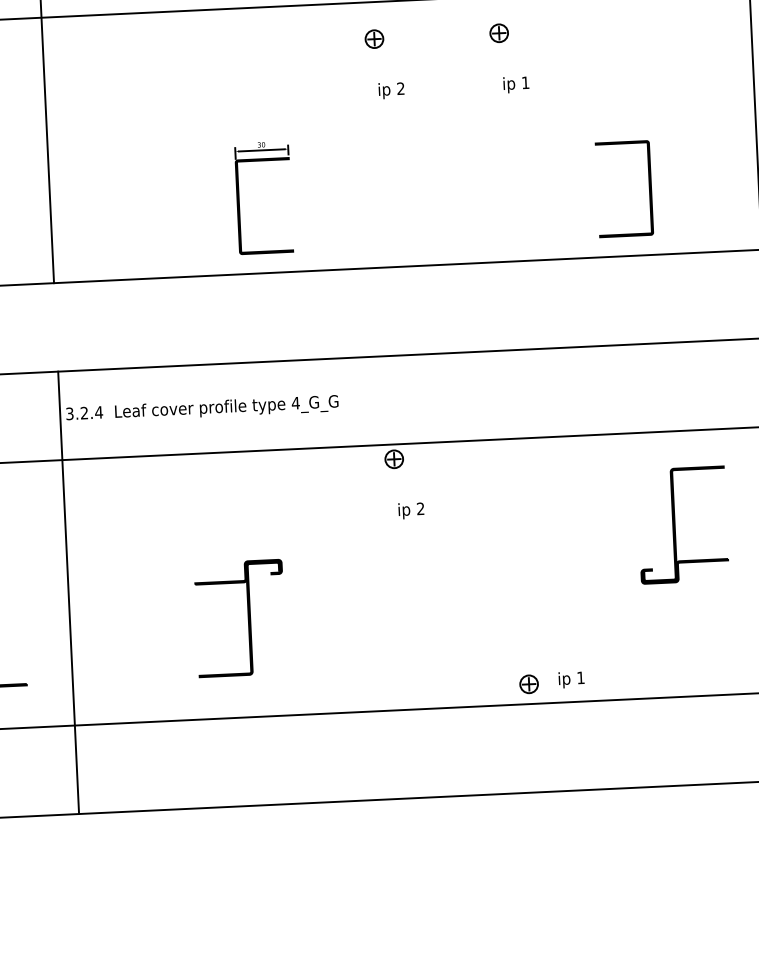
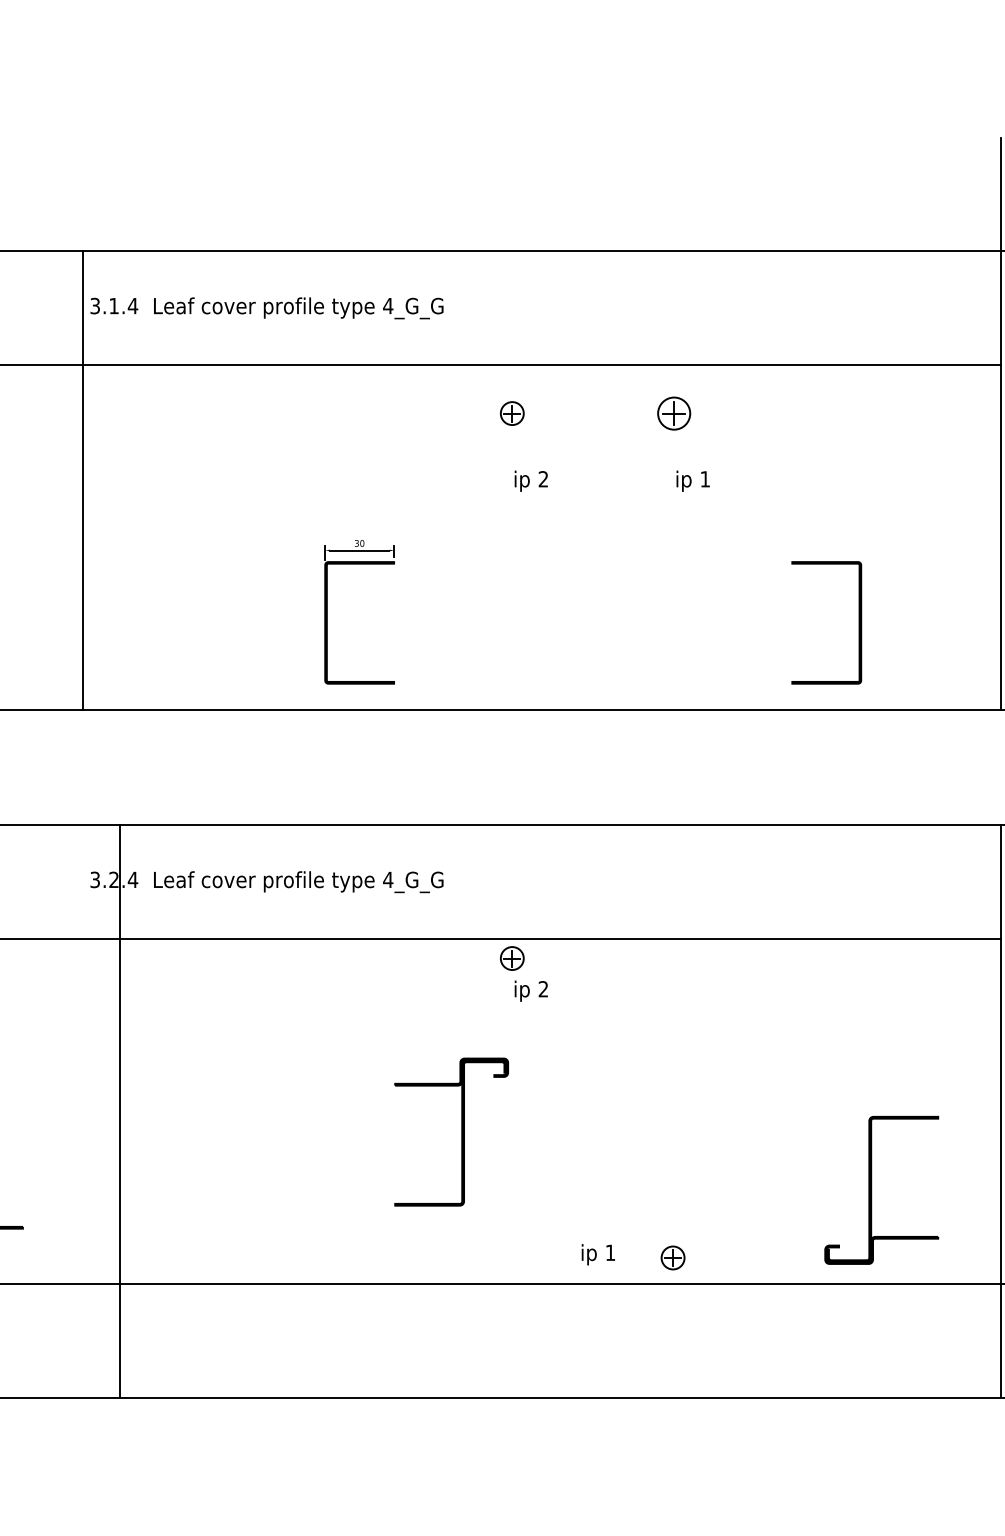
part: (498, 33) -> (673, 413), size x1.4
text: (410, 510) -> (530, 990), moved
part: (675, 524) -> (872, 1189), moved
line: (68, 592) -> (119, 1110), moved
part: (248, 617) -> (461, 1131), moved
text: (570, 679) -> (597, 1254), moved

